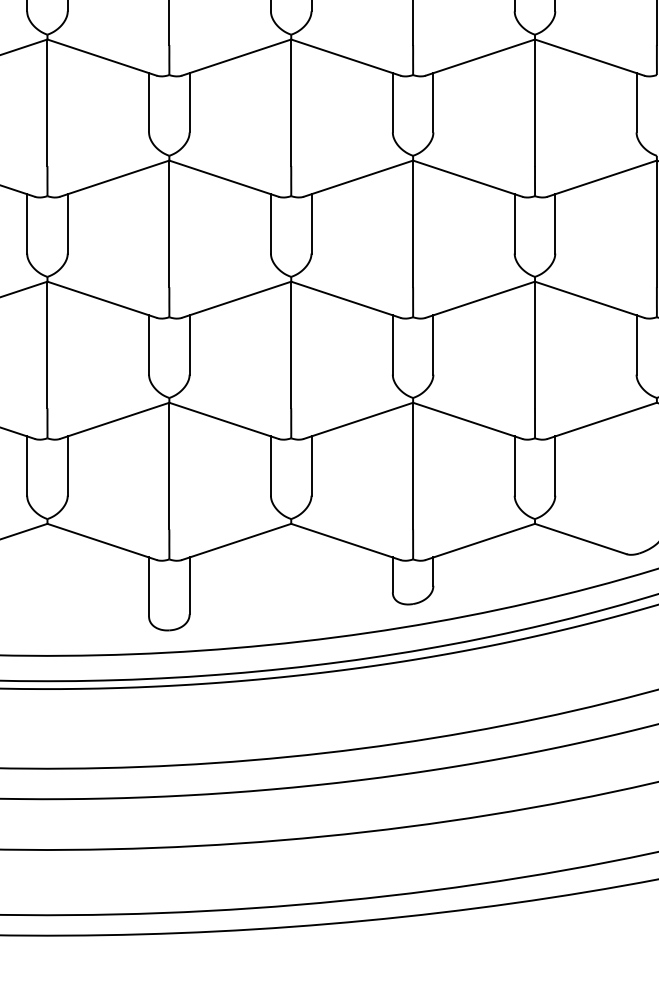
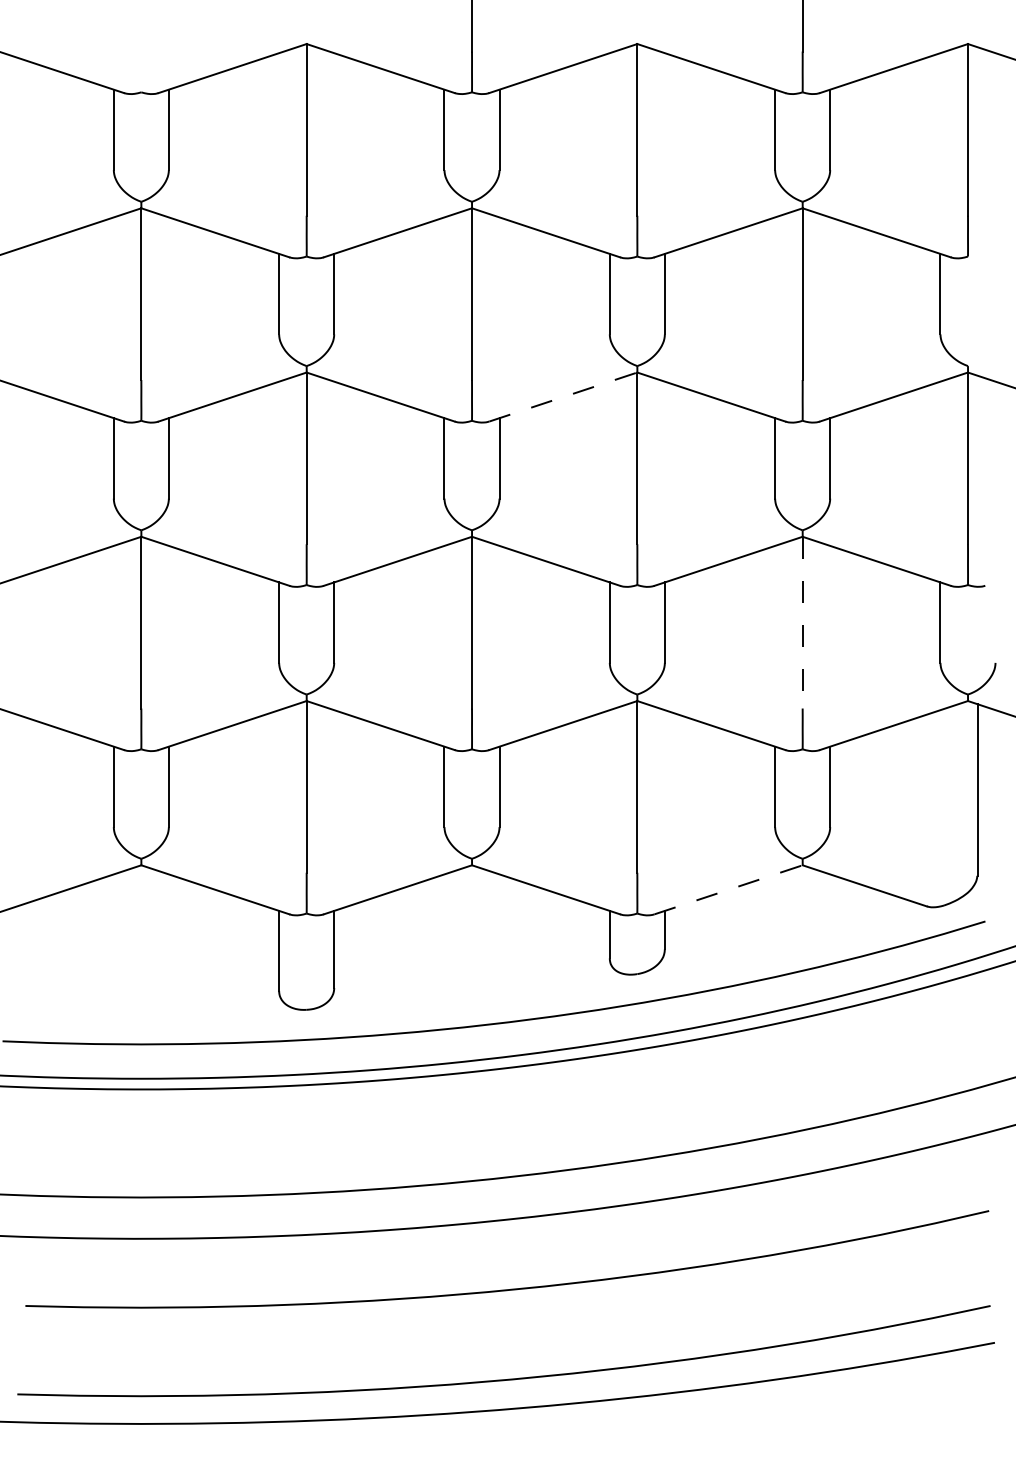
line: (358, 178) -> (563, 397), solid -> dashed
line: (534, 344) -> (802, 622), solid -> dashed
line: (480, 541) -> (728, 889), solid -> dashed

